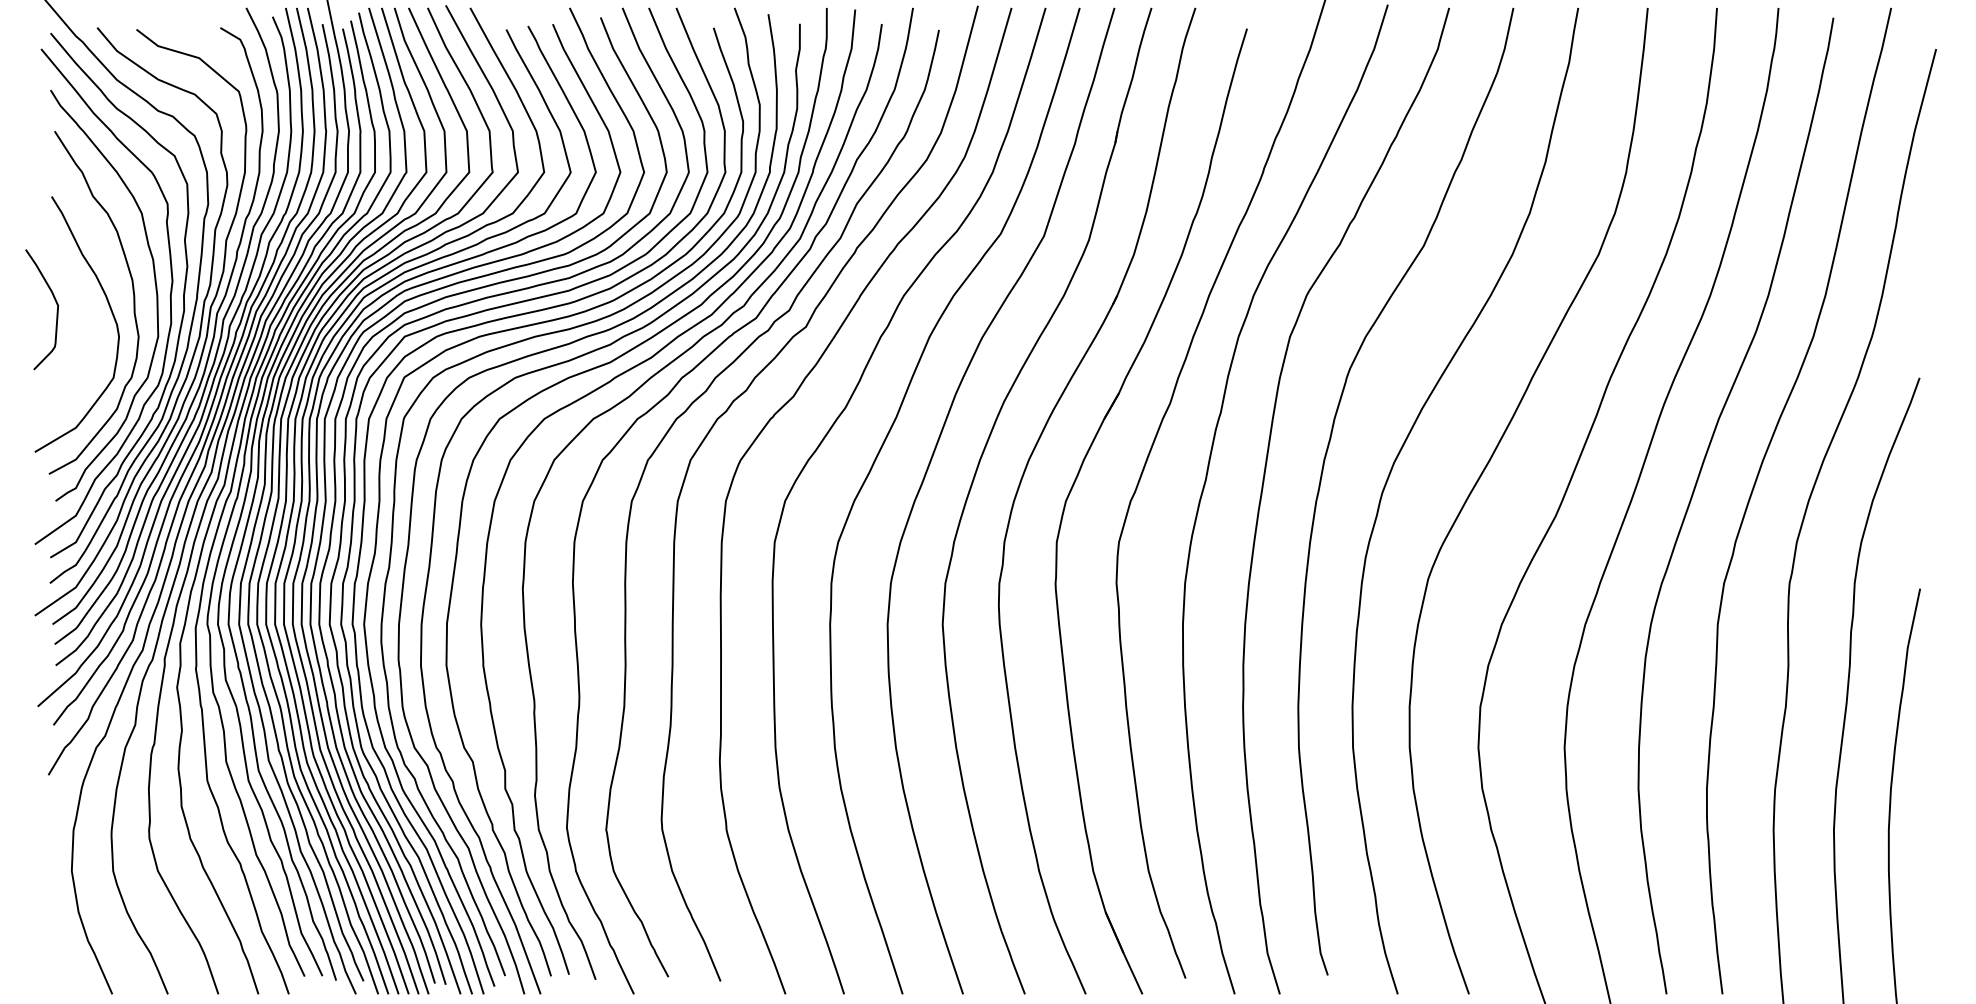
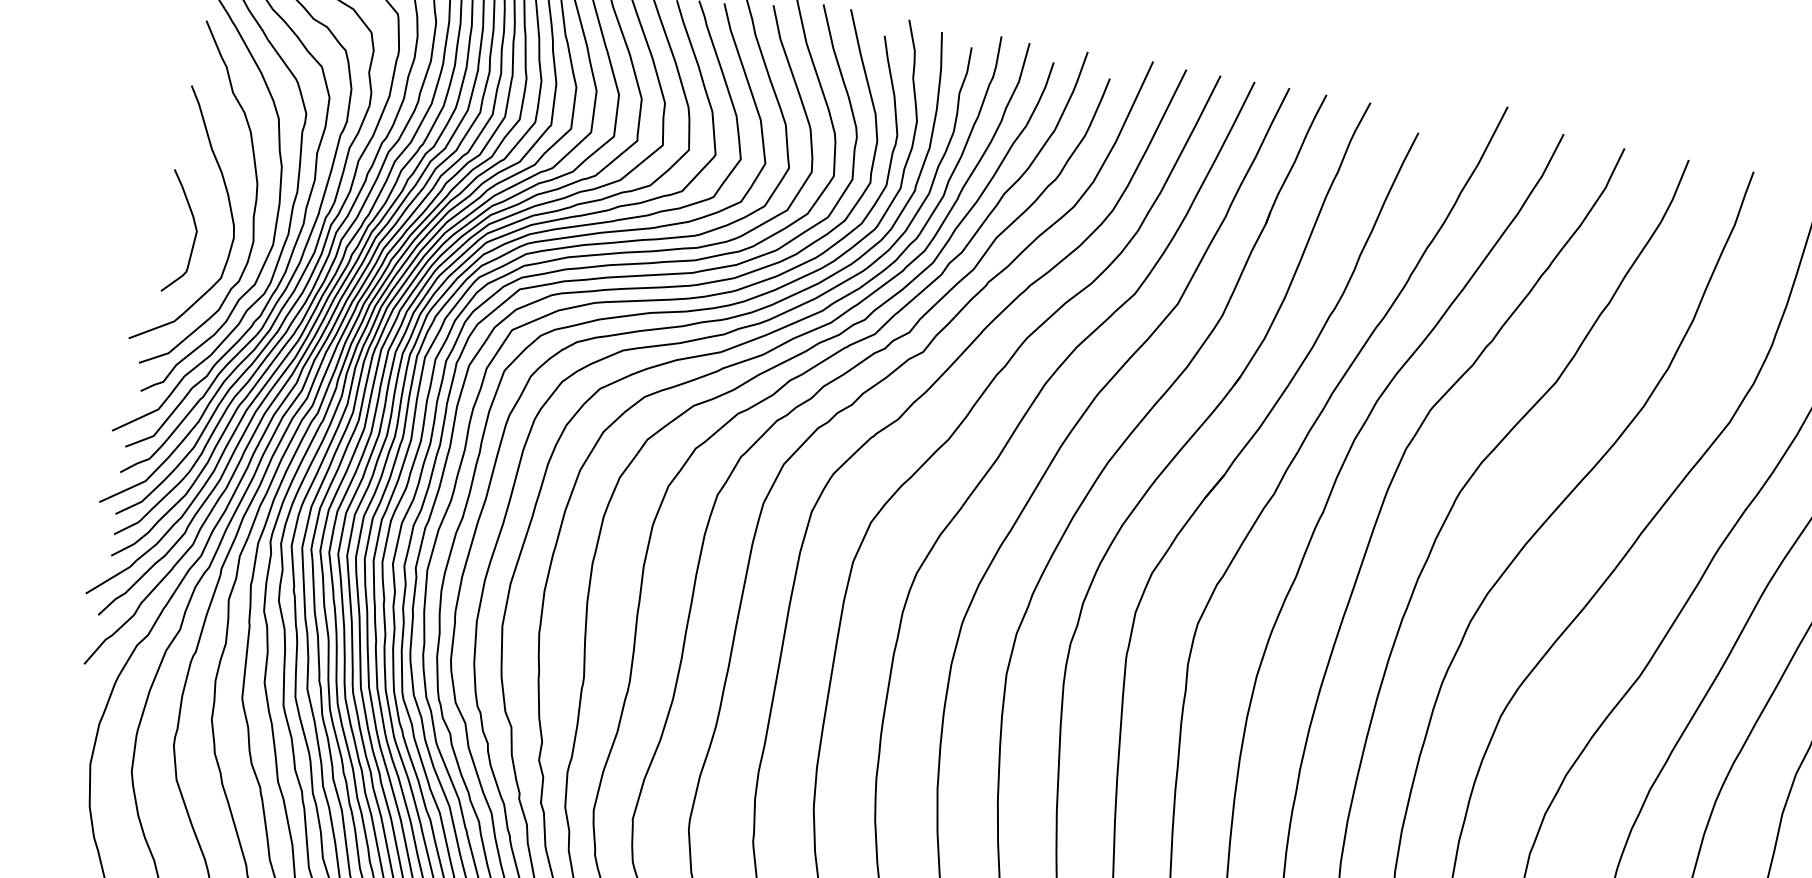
curve: (56, 311) -> (194, 236), moved

